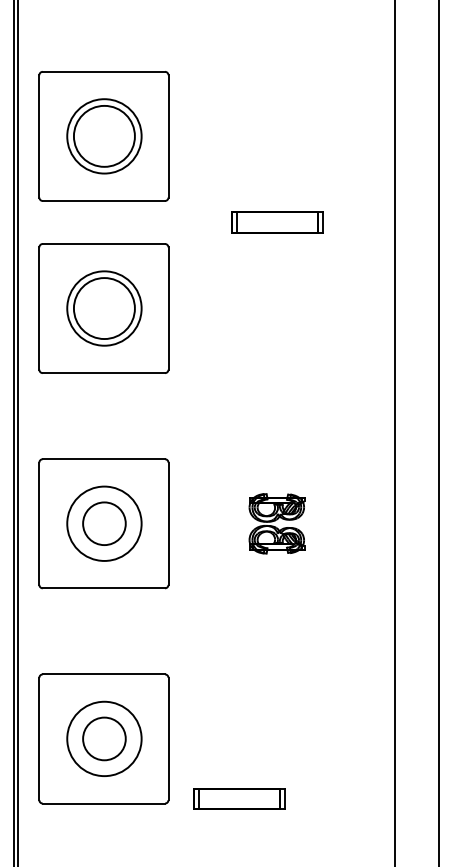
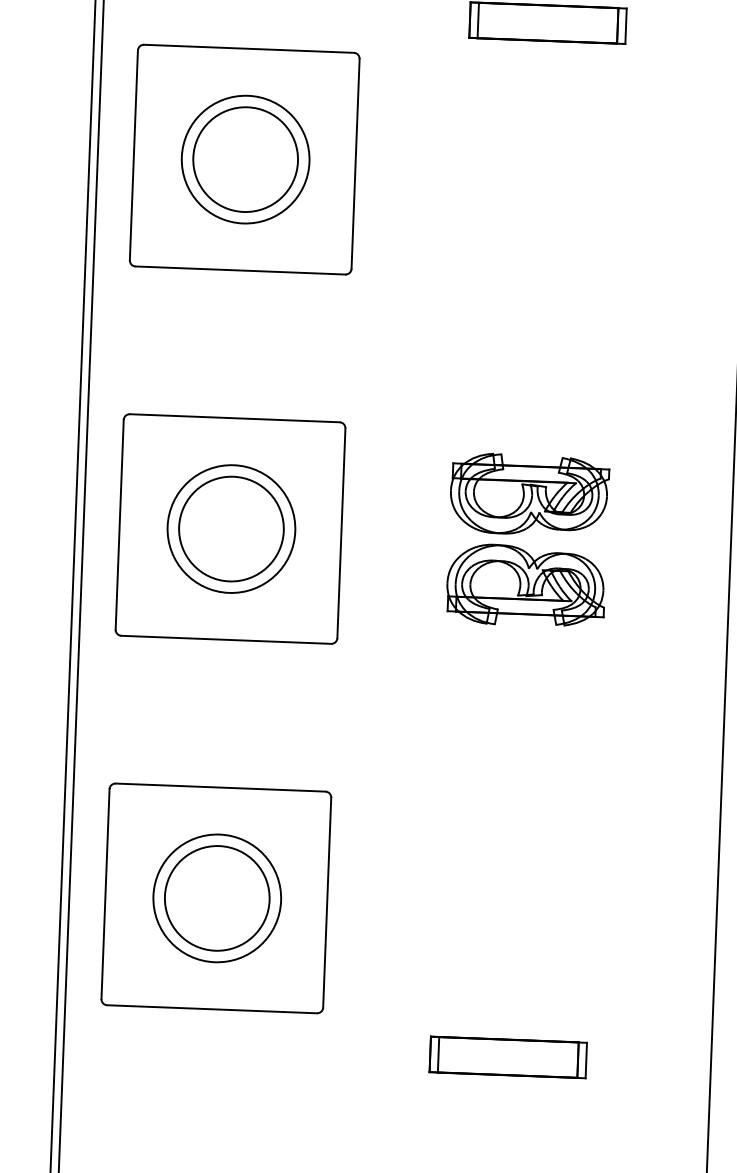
circle: (103, 523) -> (229, 528), size x1.43
part: (276, 523) -> (526, 539), size x1.67
circle: (103, 738) -> (215, 897), size x1.43
part: (239, 798) -> (508, 1056), moved

